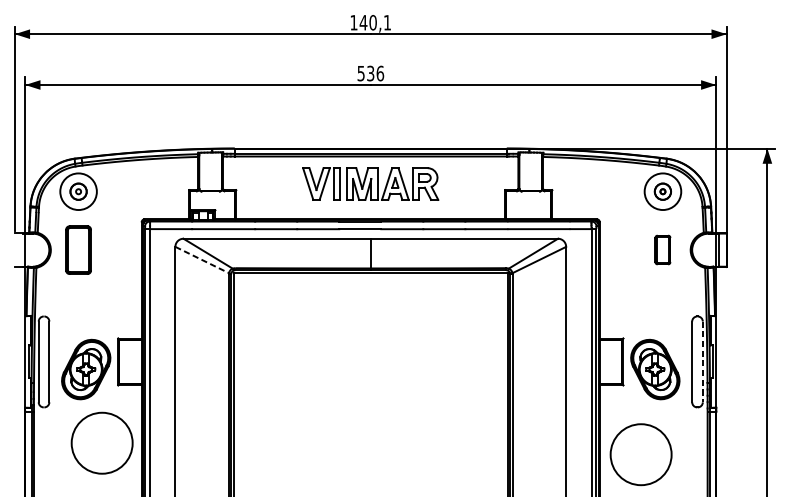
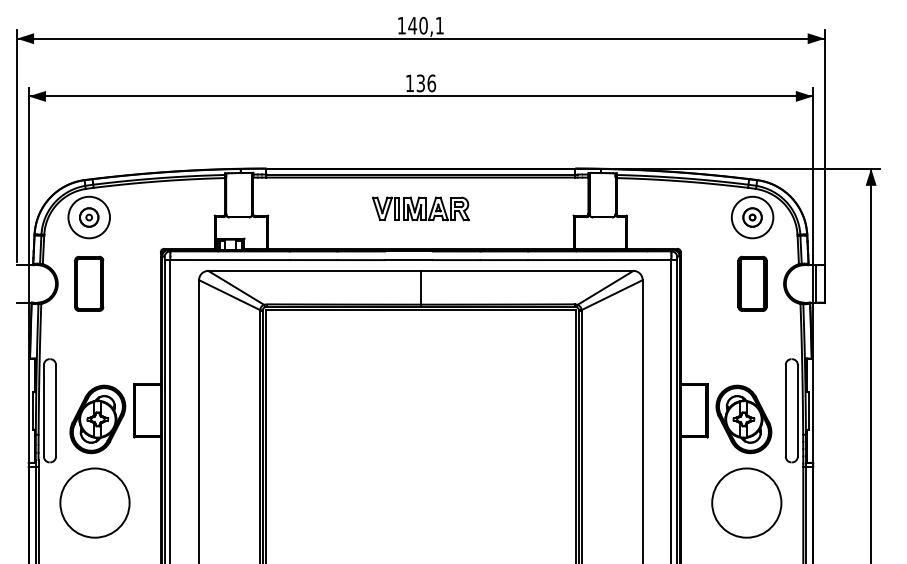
text: (360, 73) -> (409, 83), 536 -> 136
part: (370, 183) -> (420, 208), size x0.62
part: (662, 249) -> (752, 283), size x1.67
line: (202, 260) -> (229, 295), dashed -> solid
line: (702, 361) -> (797, 410), dashed -> solid
circle: (101, 442) -> (94, 502), moved
circle: (640, 454) -> (746, 502), moved

